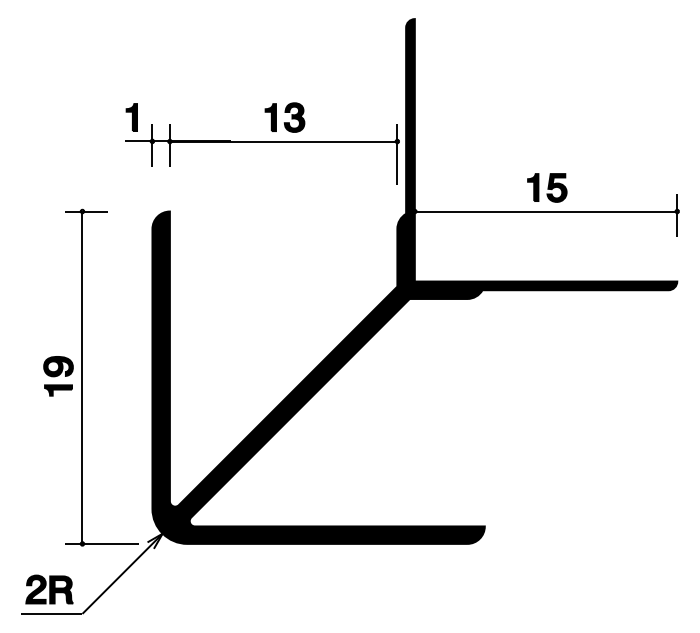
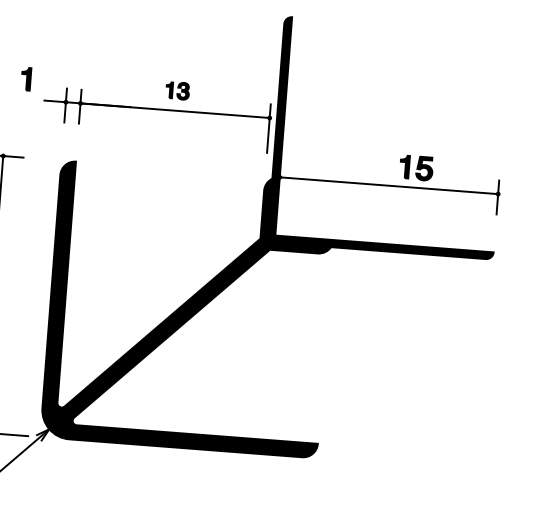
part: (131, 117) -> (25, 79), moved
part: (284, 117) -> (177, 90), size x0.7
part: (547, 187) -> (416, 167), moved

